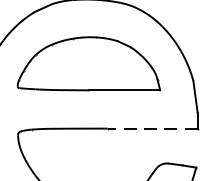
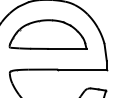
line: (152, 128) -> (82, 69), dashed -> solid

